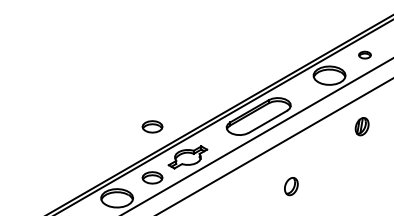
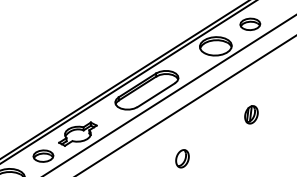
part: (364, 54) -> (249, 23), size x1.67
part: (152, 126) -> (41, 104), removed
part: (361, 126) -> (250, 114), moved

